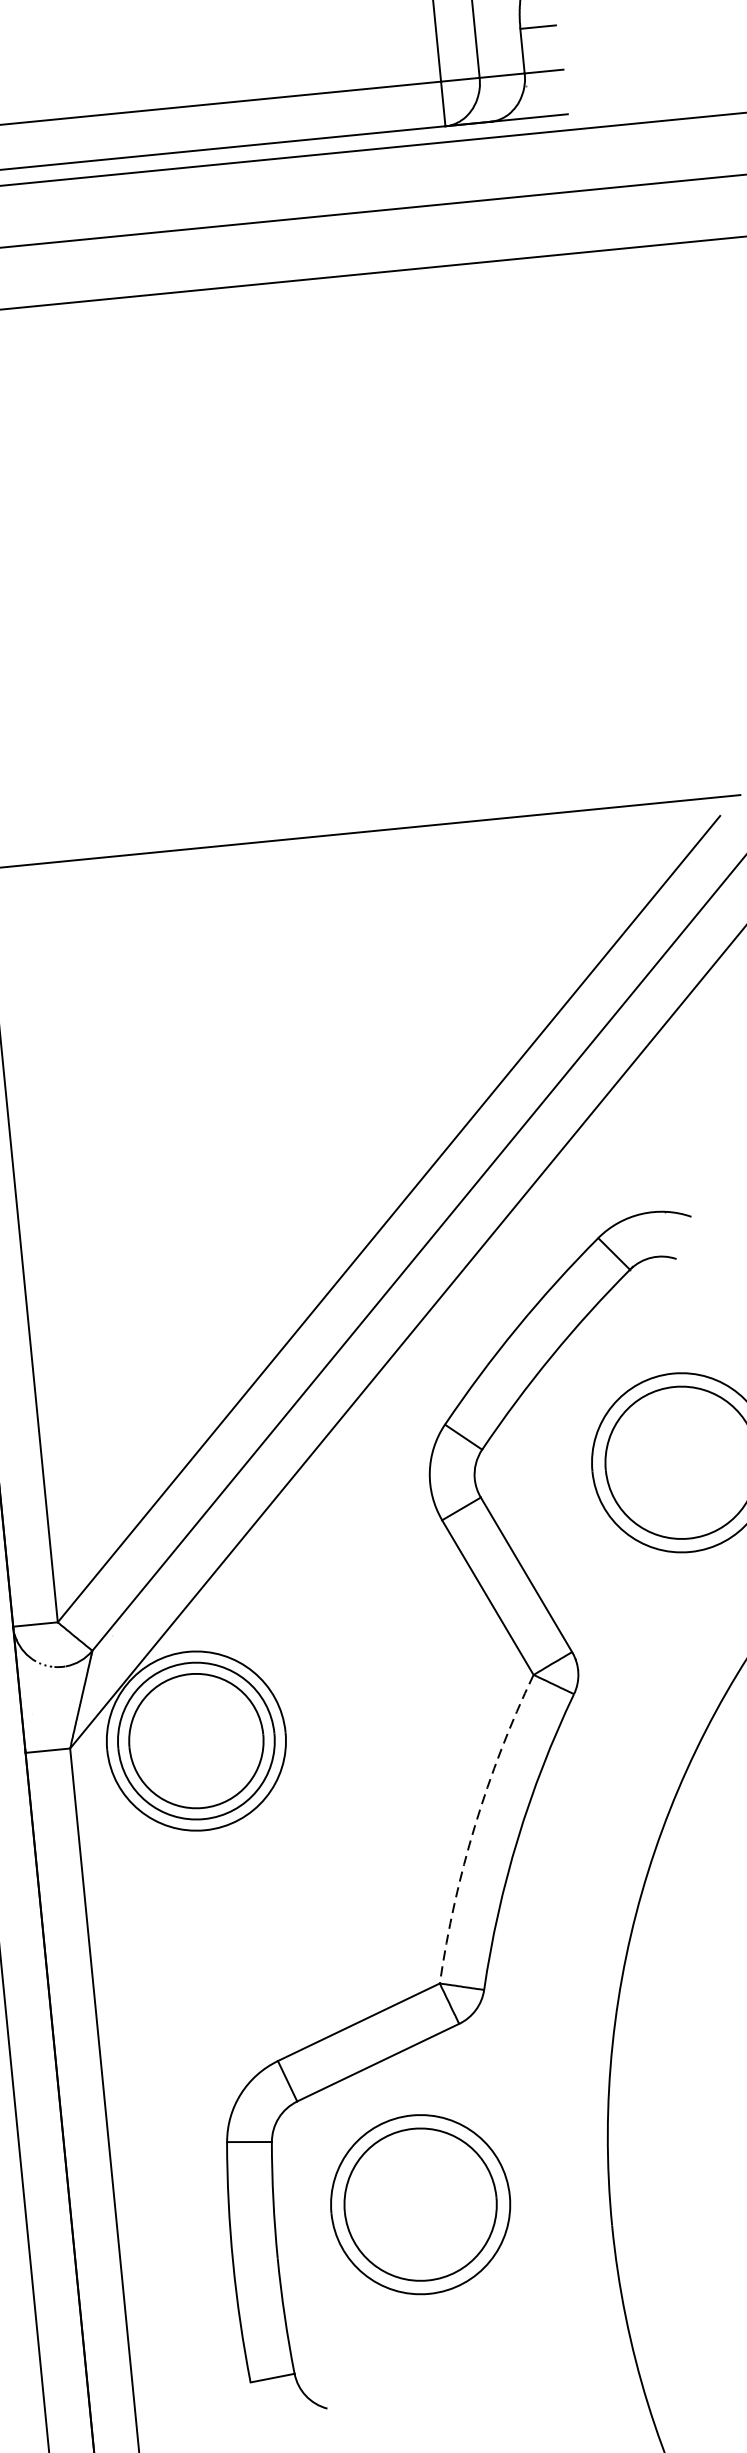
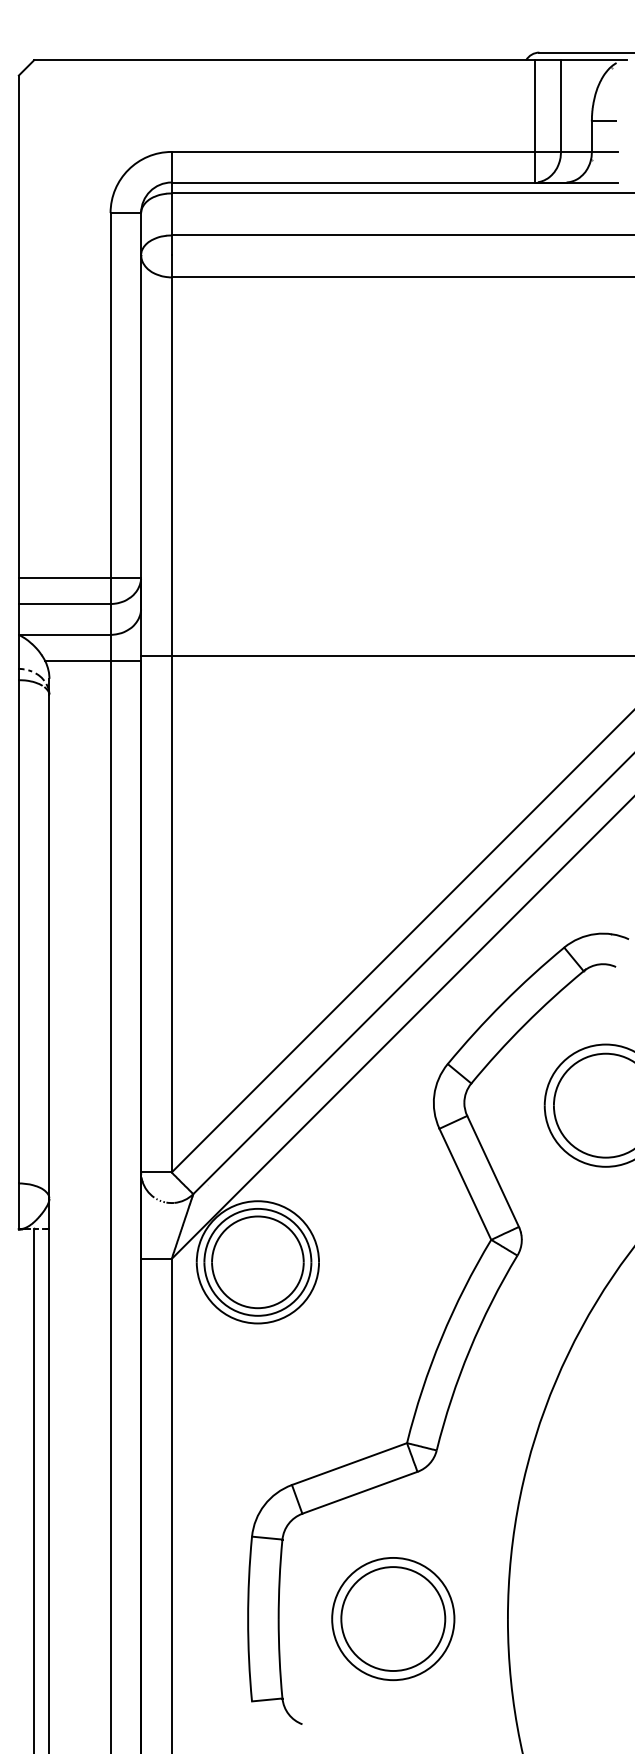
arc: (475, 1825) -> (441, 1338), dashed -> solid
part: (421, 2205) -> (393, 1619), moved

